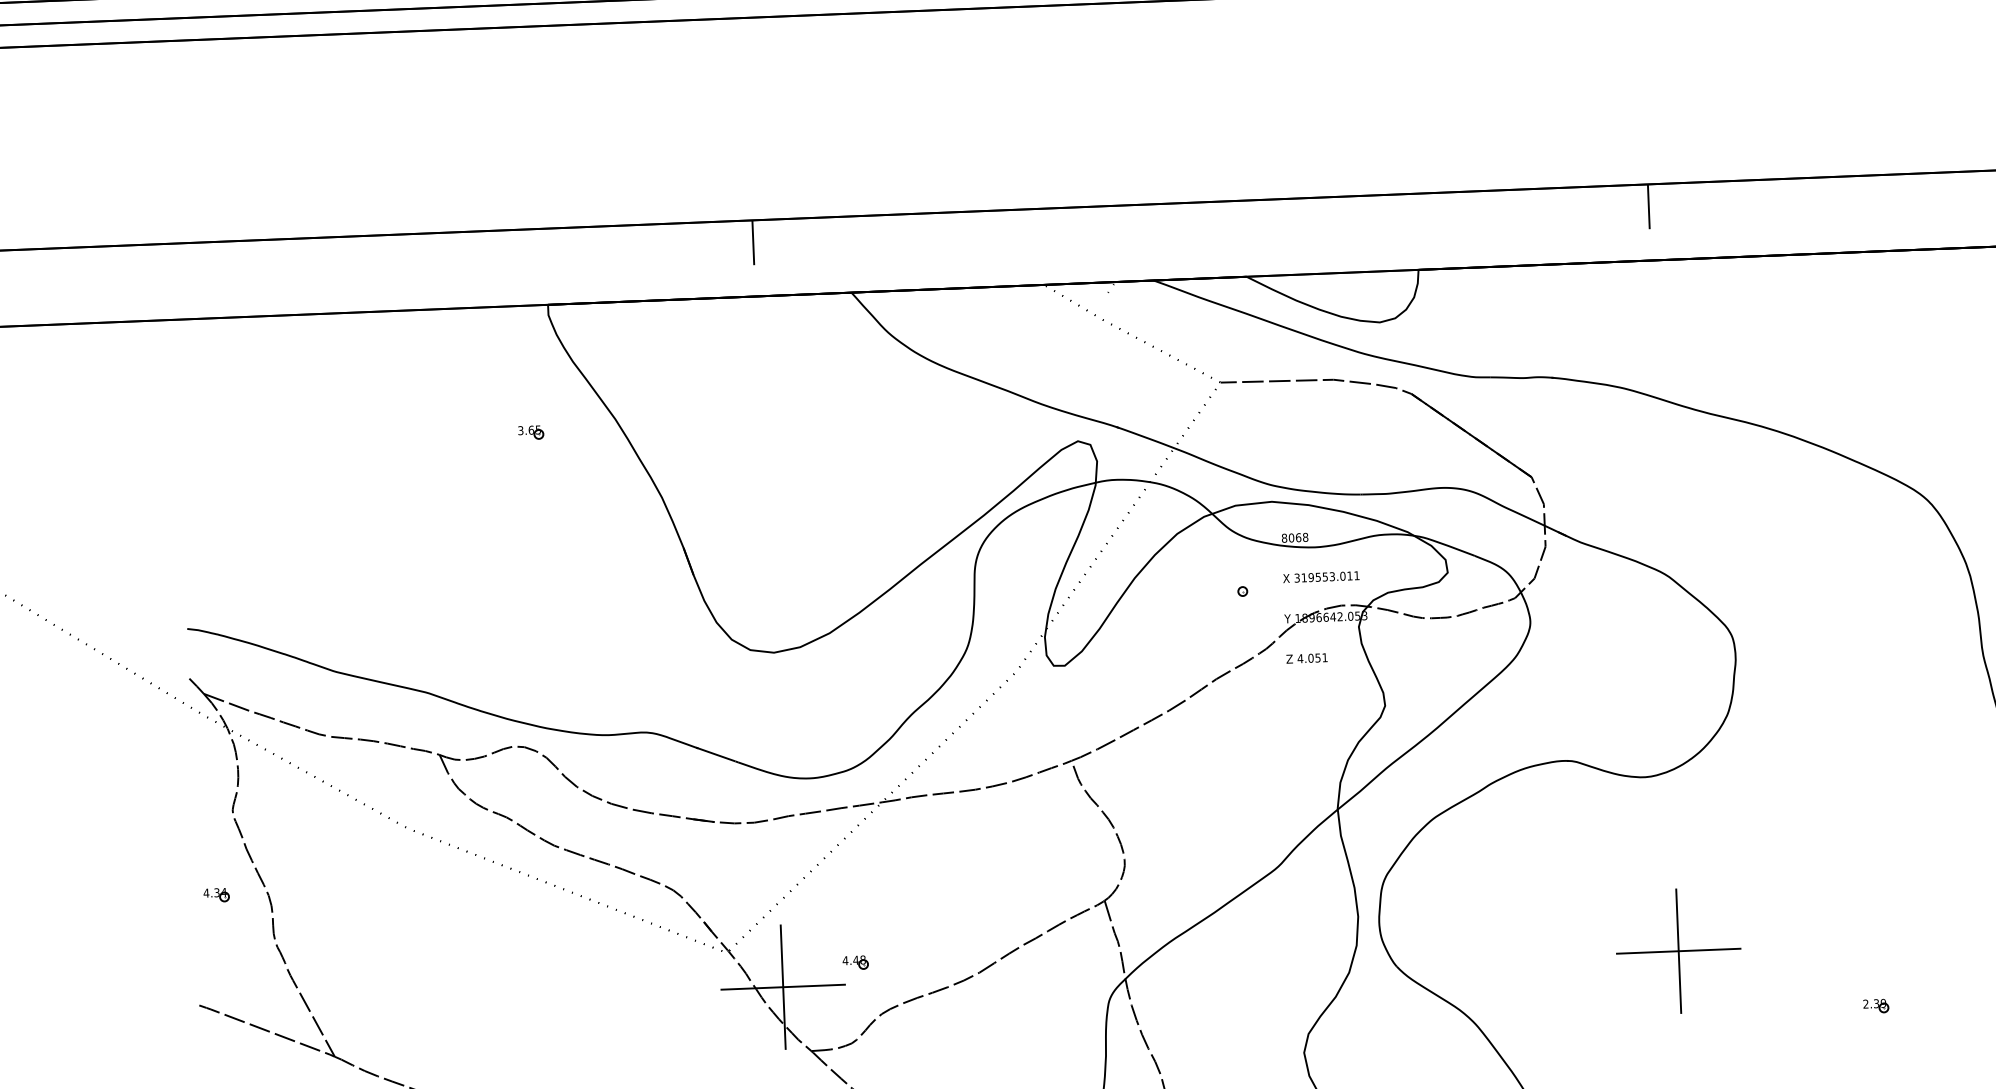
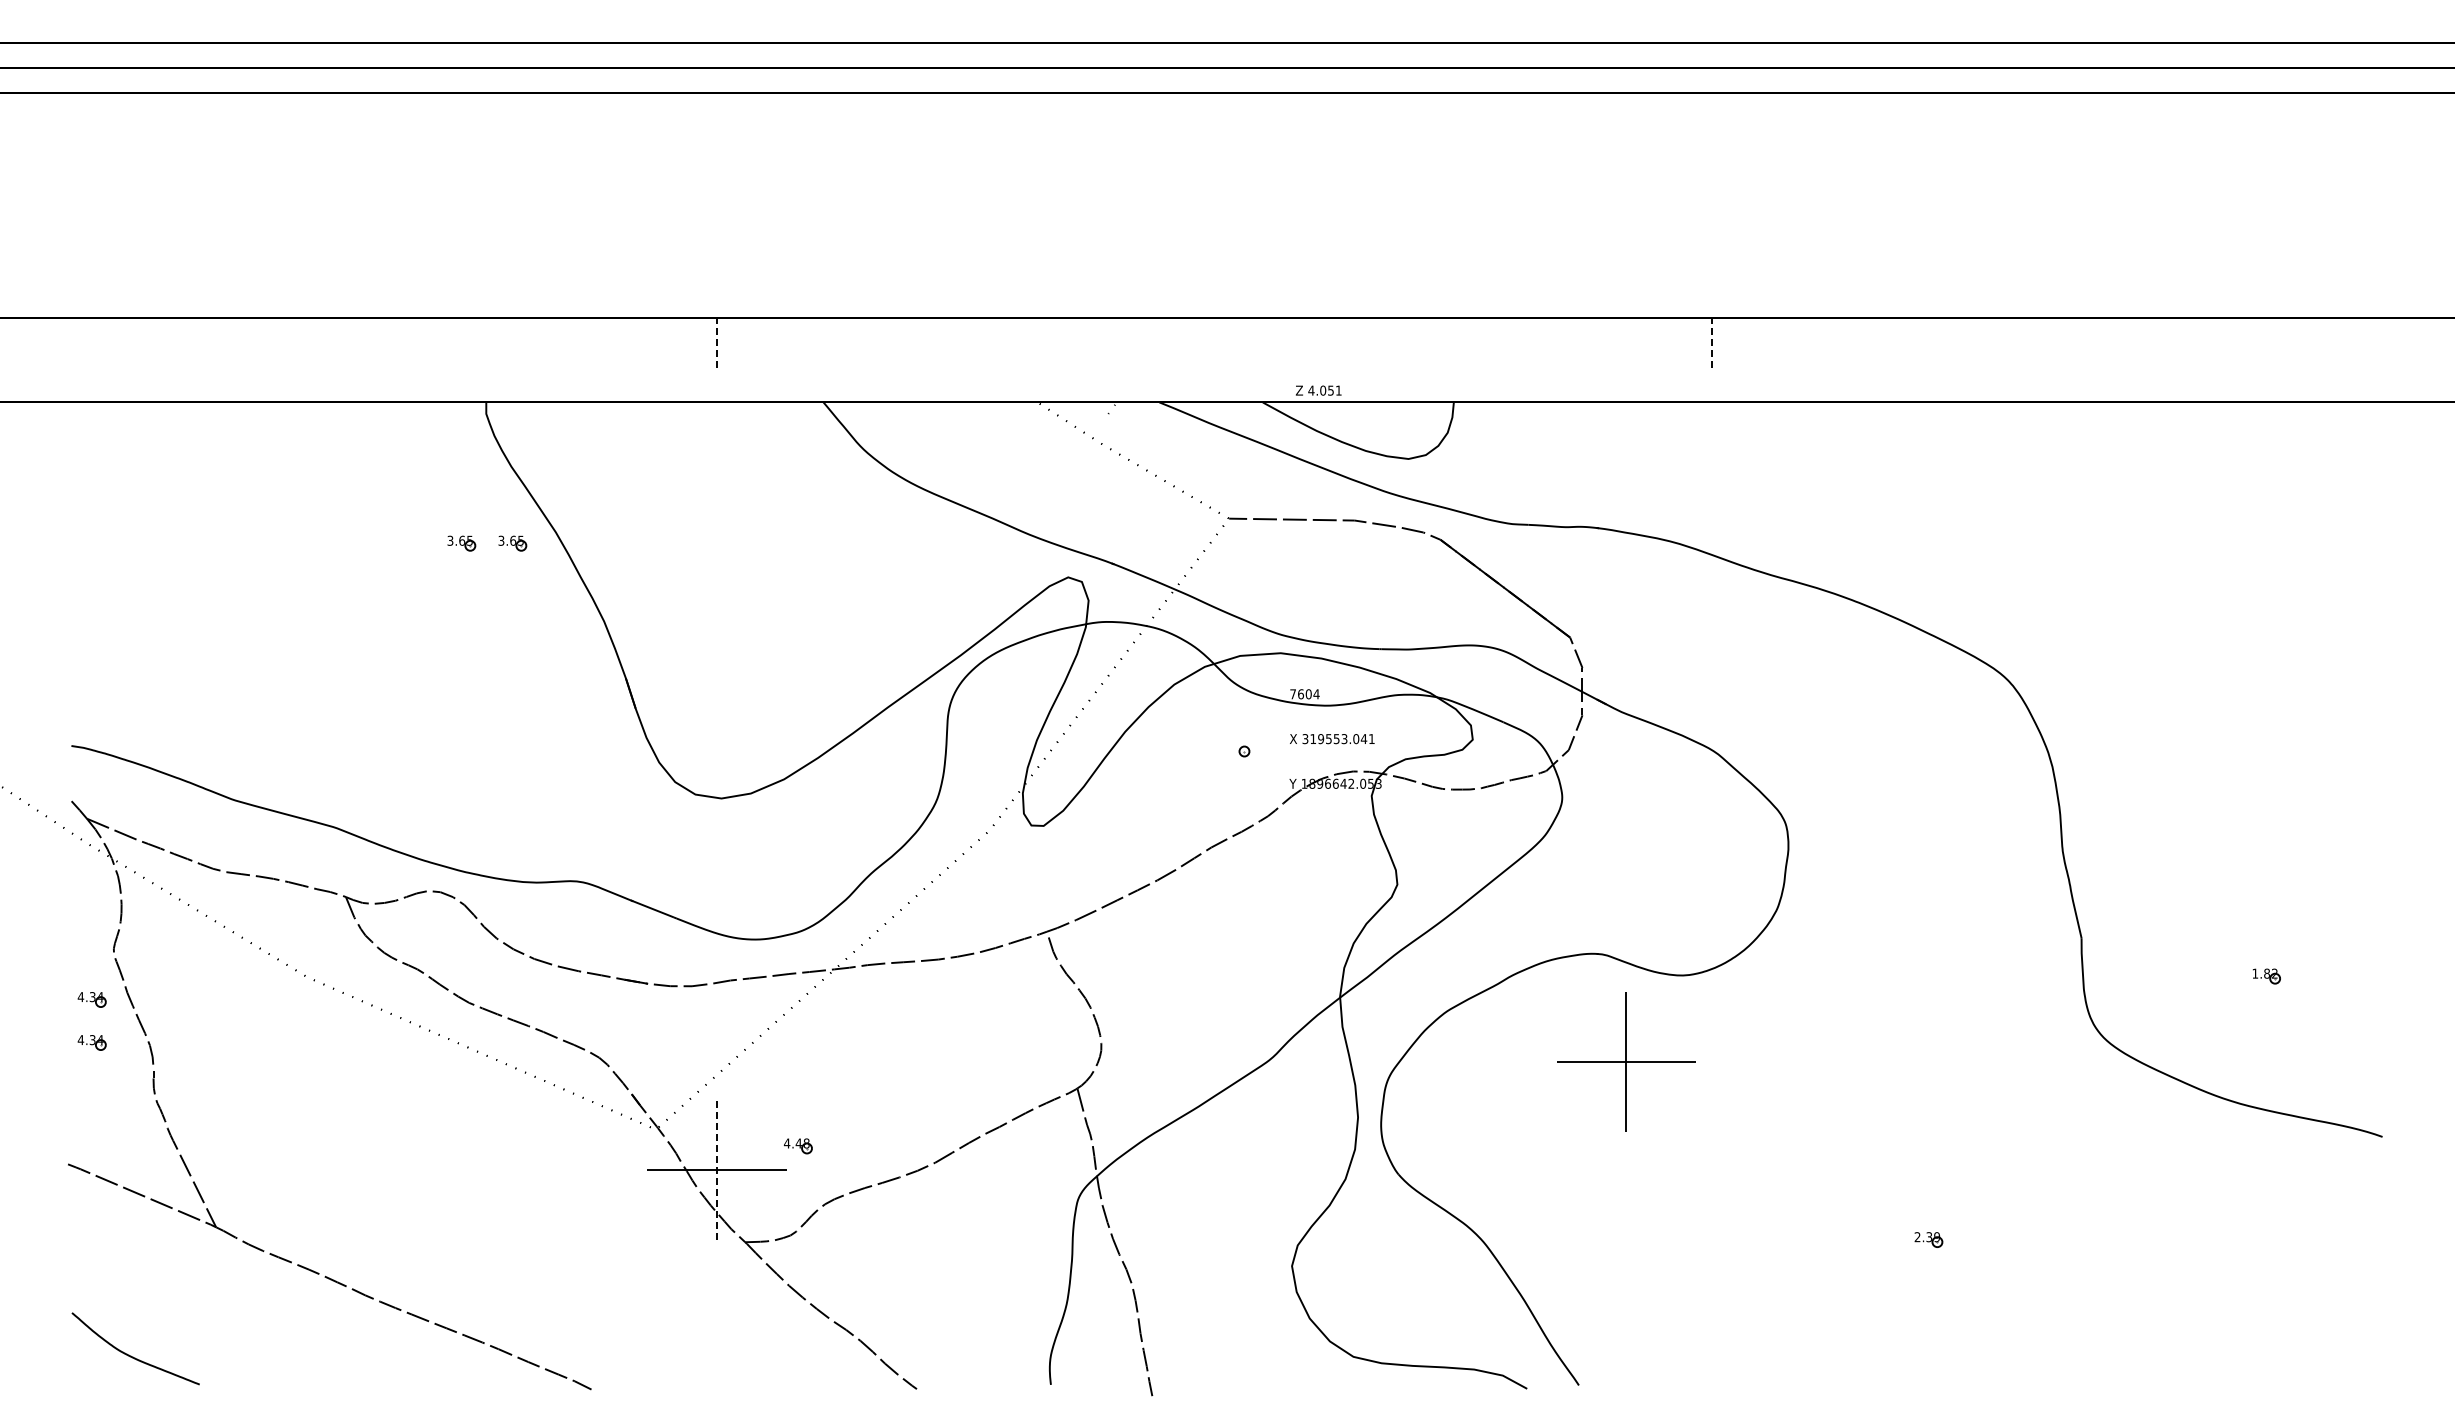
line: (1649, 206) -> (1712, 342), solid -> dashed
line: (753, 242) -> (716, 342), solid -> dashed
part: (576, 430) -> (512, 543), added
text: (1294, 538) -> (1304, 694), 8068 -> 7604
text: (1349, 575) -> (1363, 738), 319553.011 -> 319553.041
text: (1306, 658) -> (1318, 390), moved
part: (214, 856) -> (91, 999), added
part: (1678, 950) -> (1626, 1061), moved
line: (782, 987) -> (716, 1170), solid -> dashed

